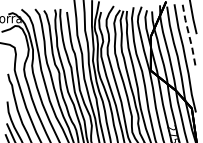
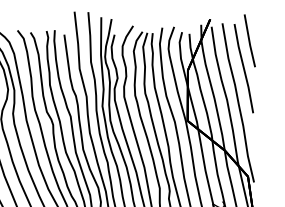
line: (189, 35) -> (244, 69), dashed -> solid

